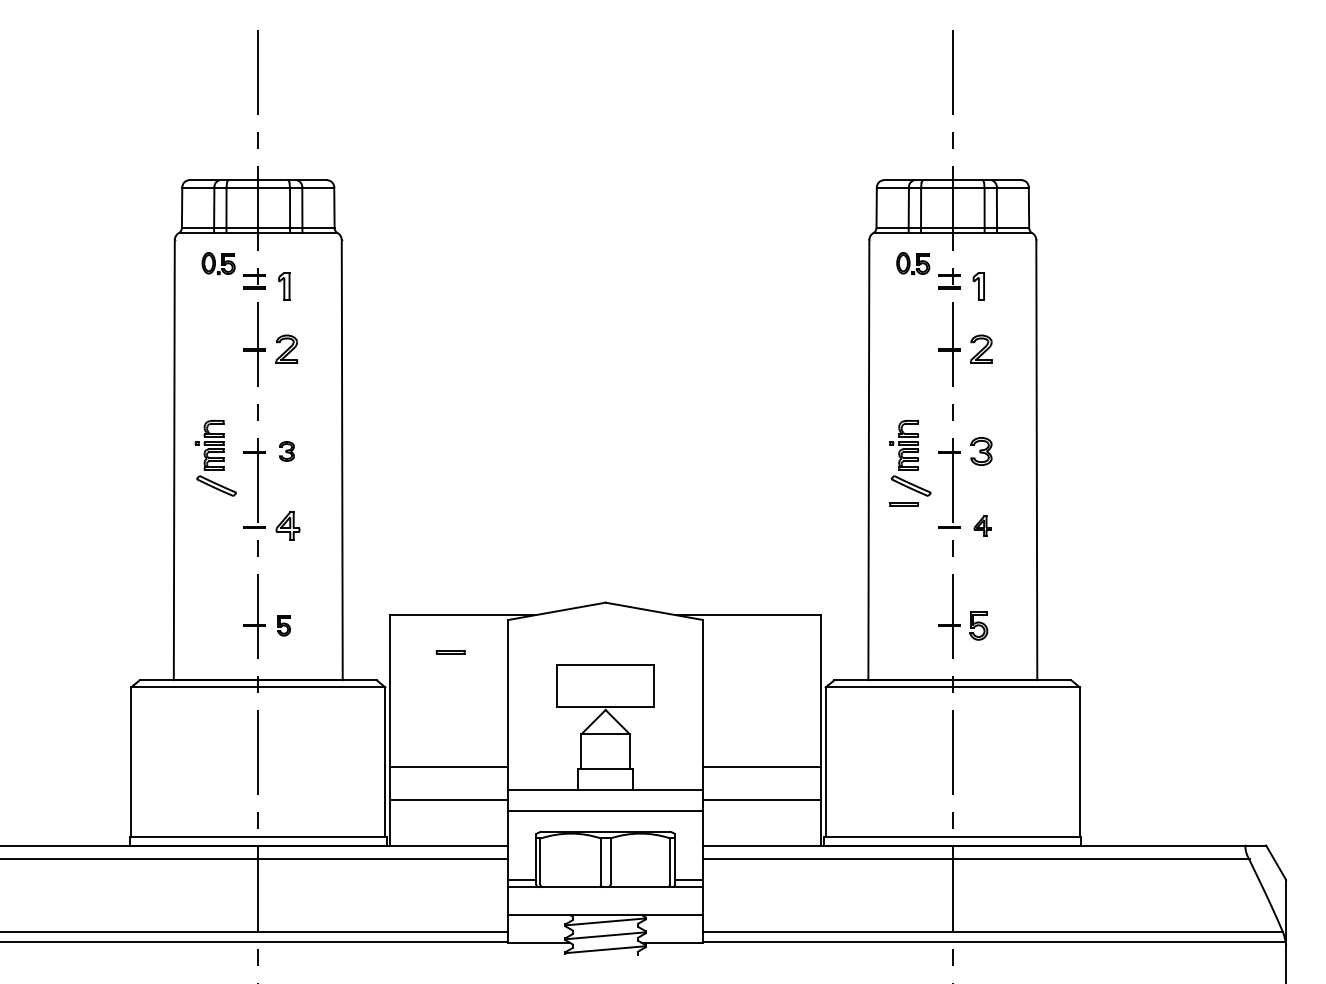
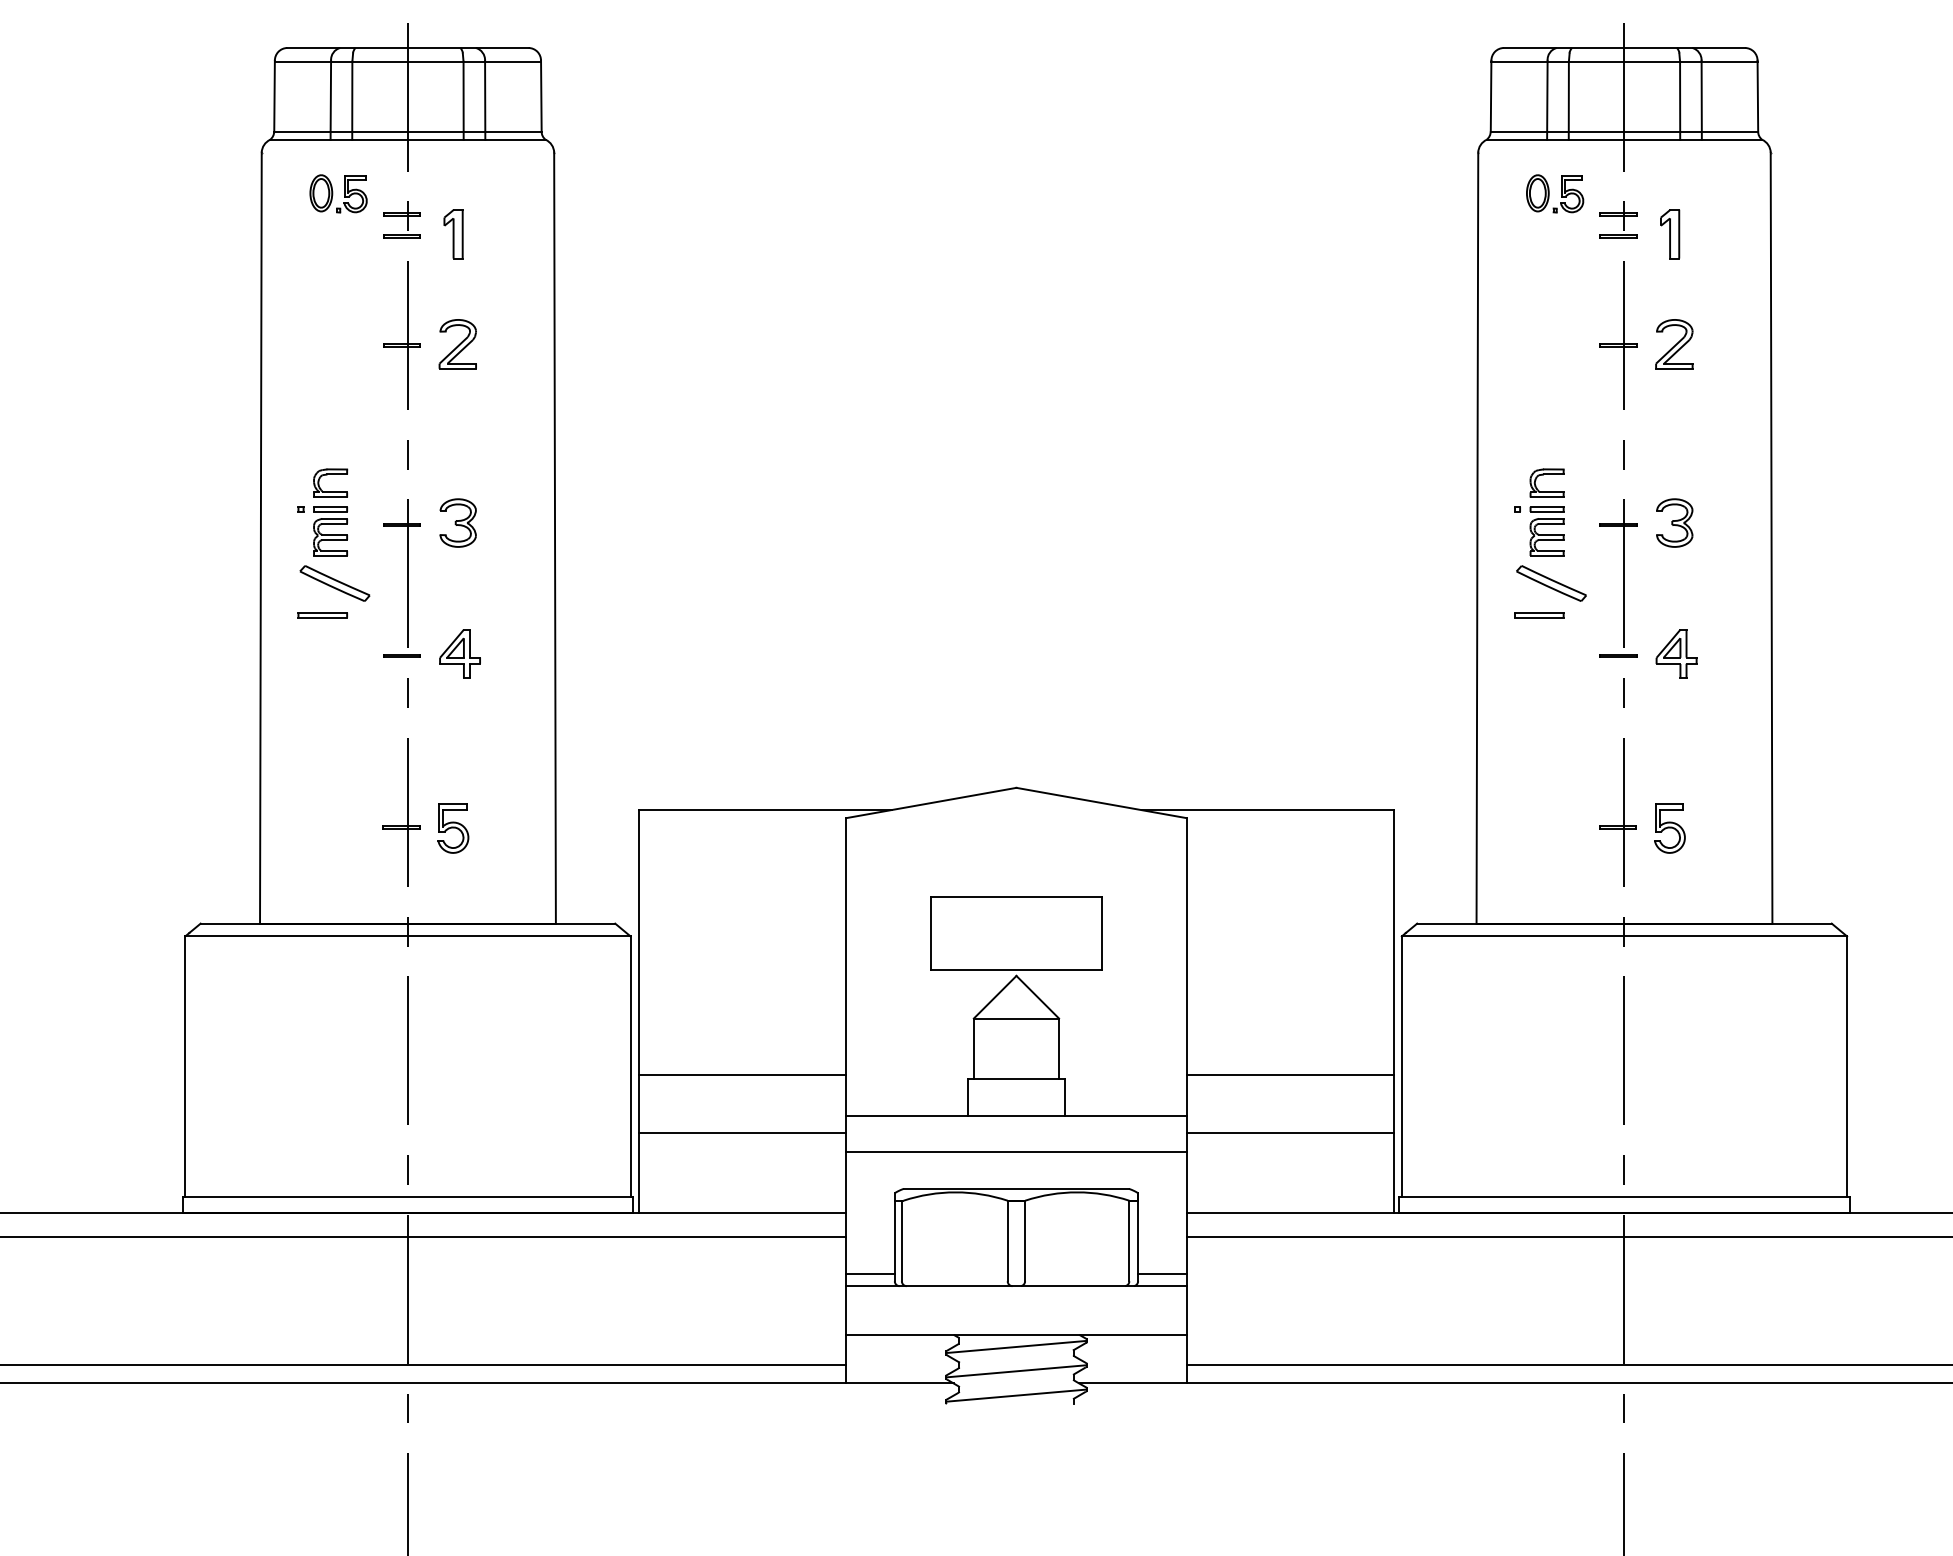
part: (286, 451) -> (457, 523), size x1.43
part: (982, 525) -> (1676, 652), size x1.43
part: (283, 625) -> (452, 827), size x1.43
line: (450, 651) -> (322, 614), moved

